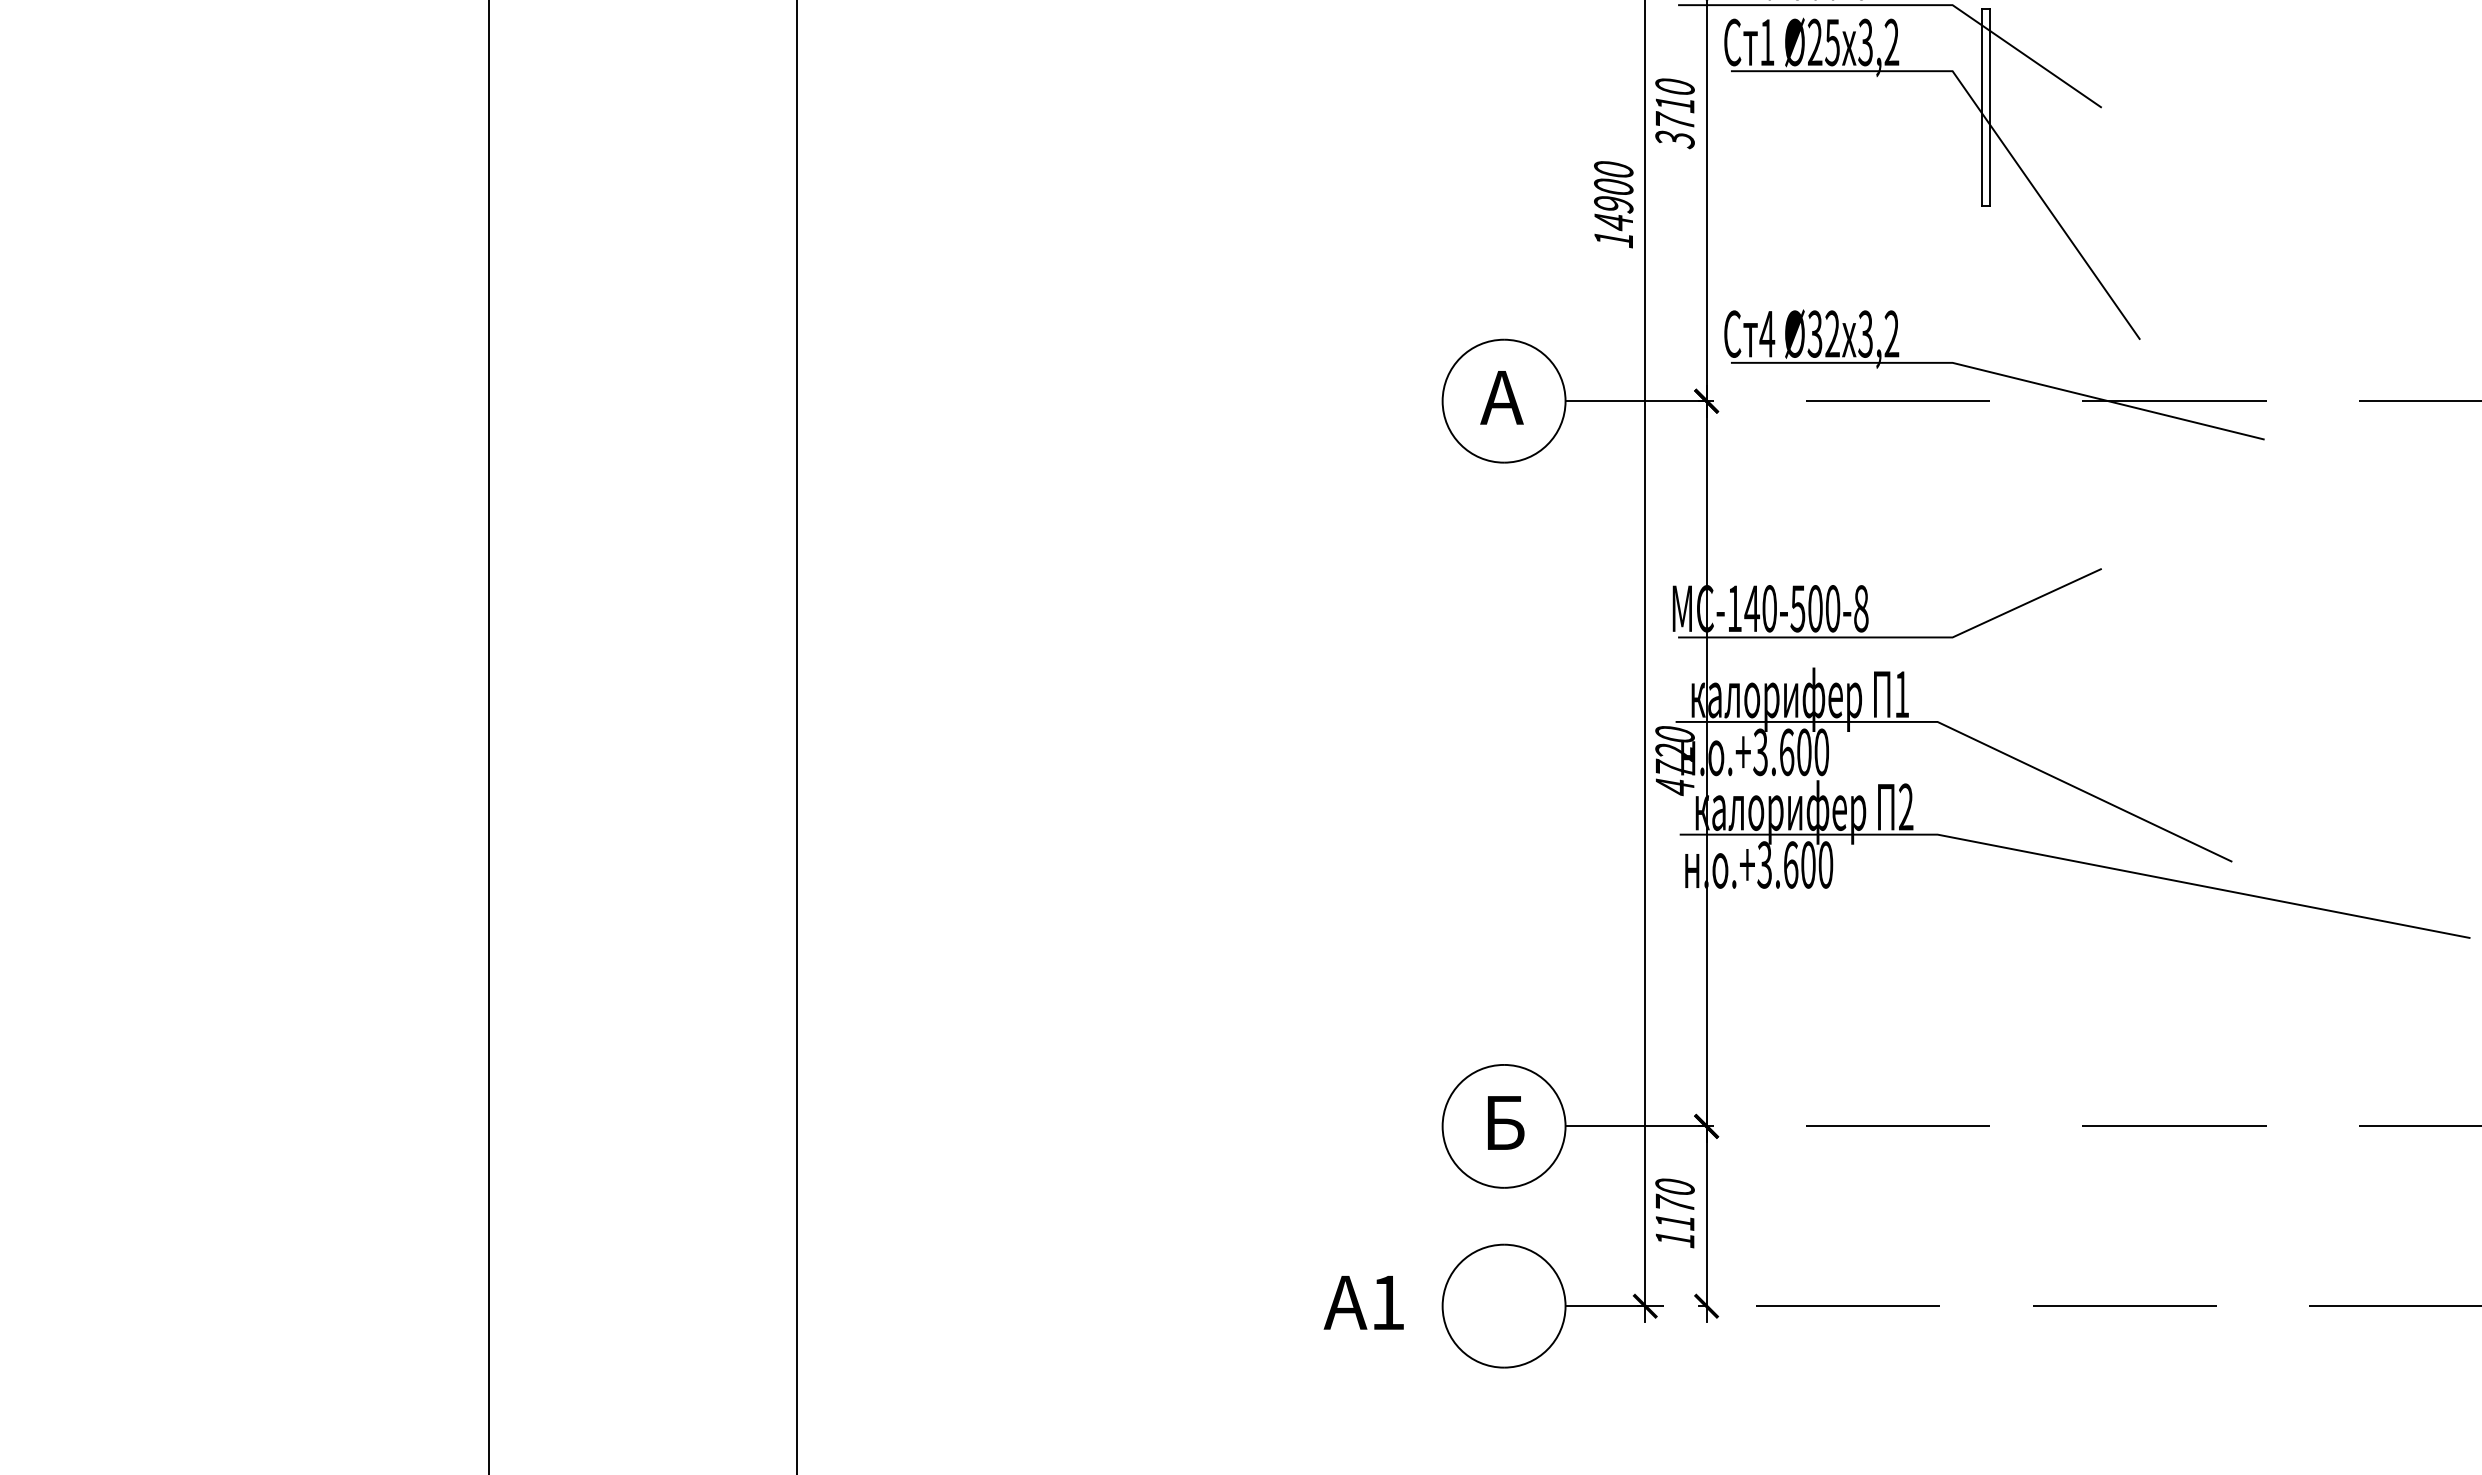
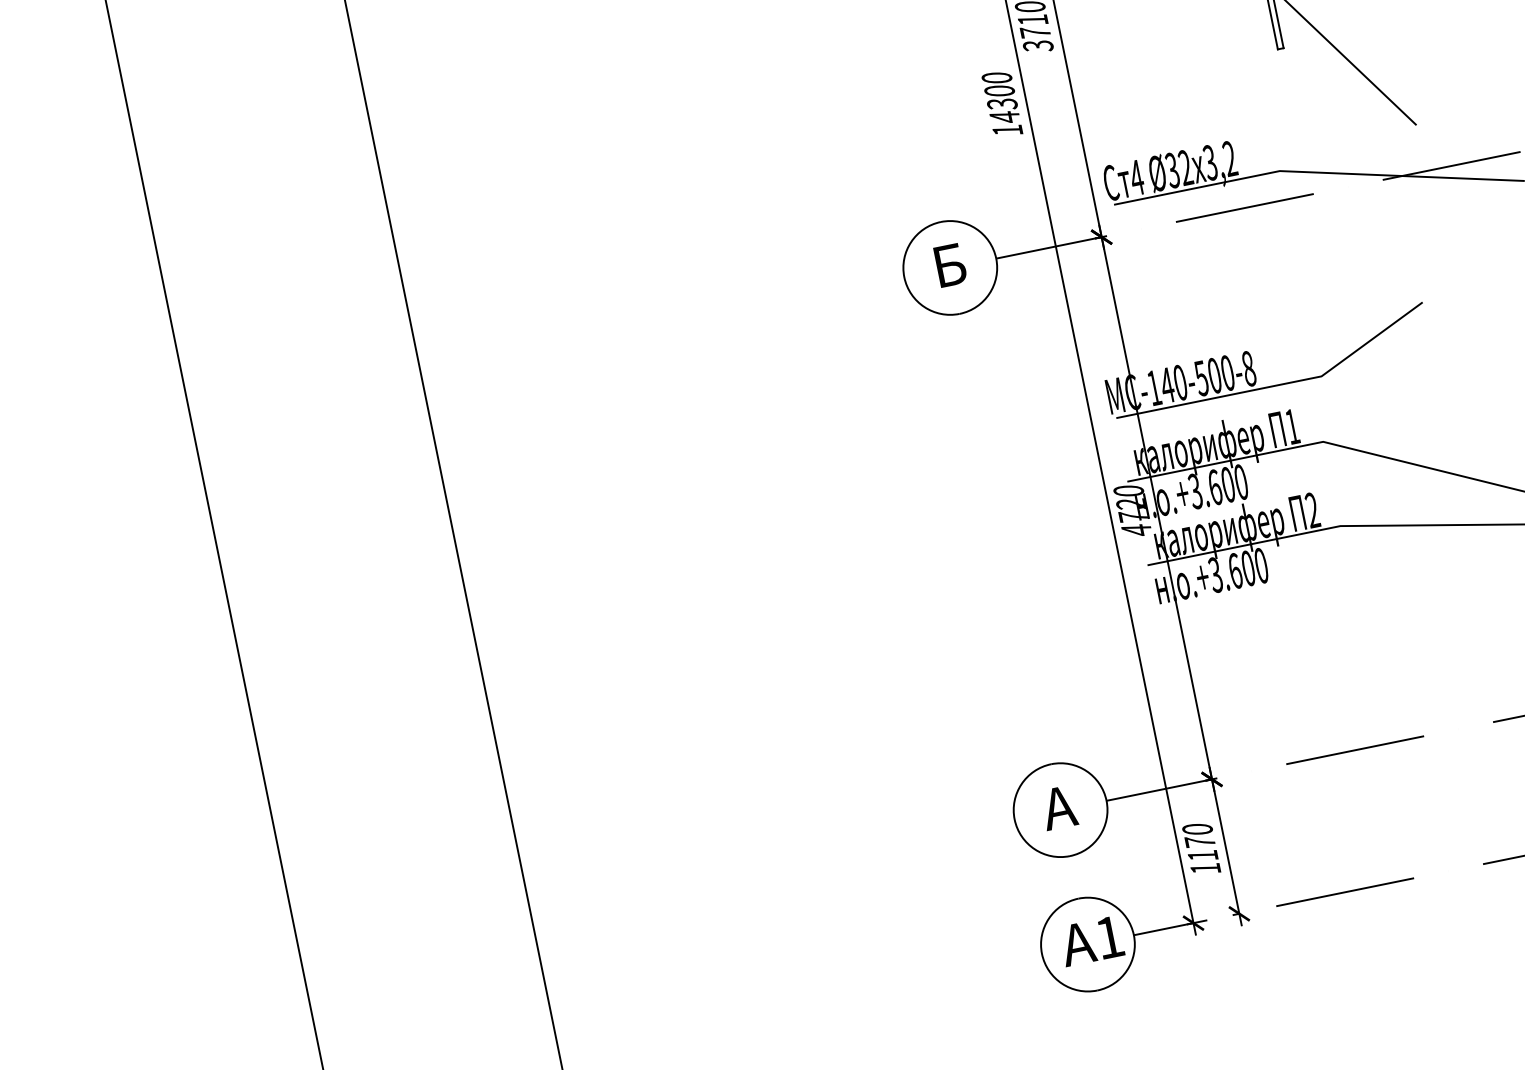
text: (1613, 205) -> (1002, 104), 14900 -> 14300
text: (1501, 397) -> (947, 265), А -> Б
text: (1502, 1122) -> (1058, 807), Б -> А
text: (1363, 1302) -> (1091, 941), moved

